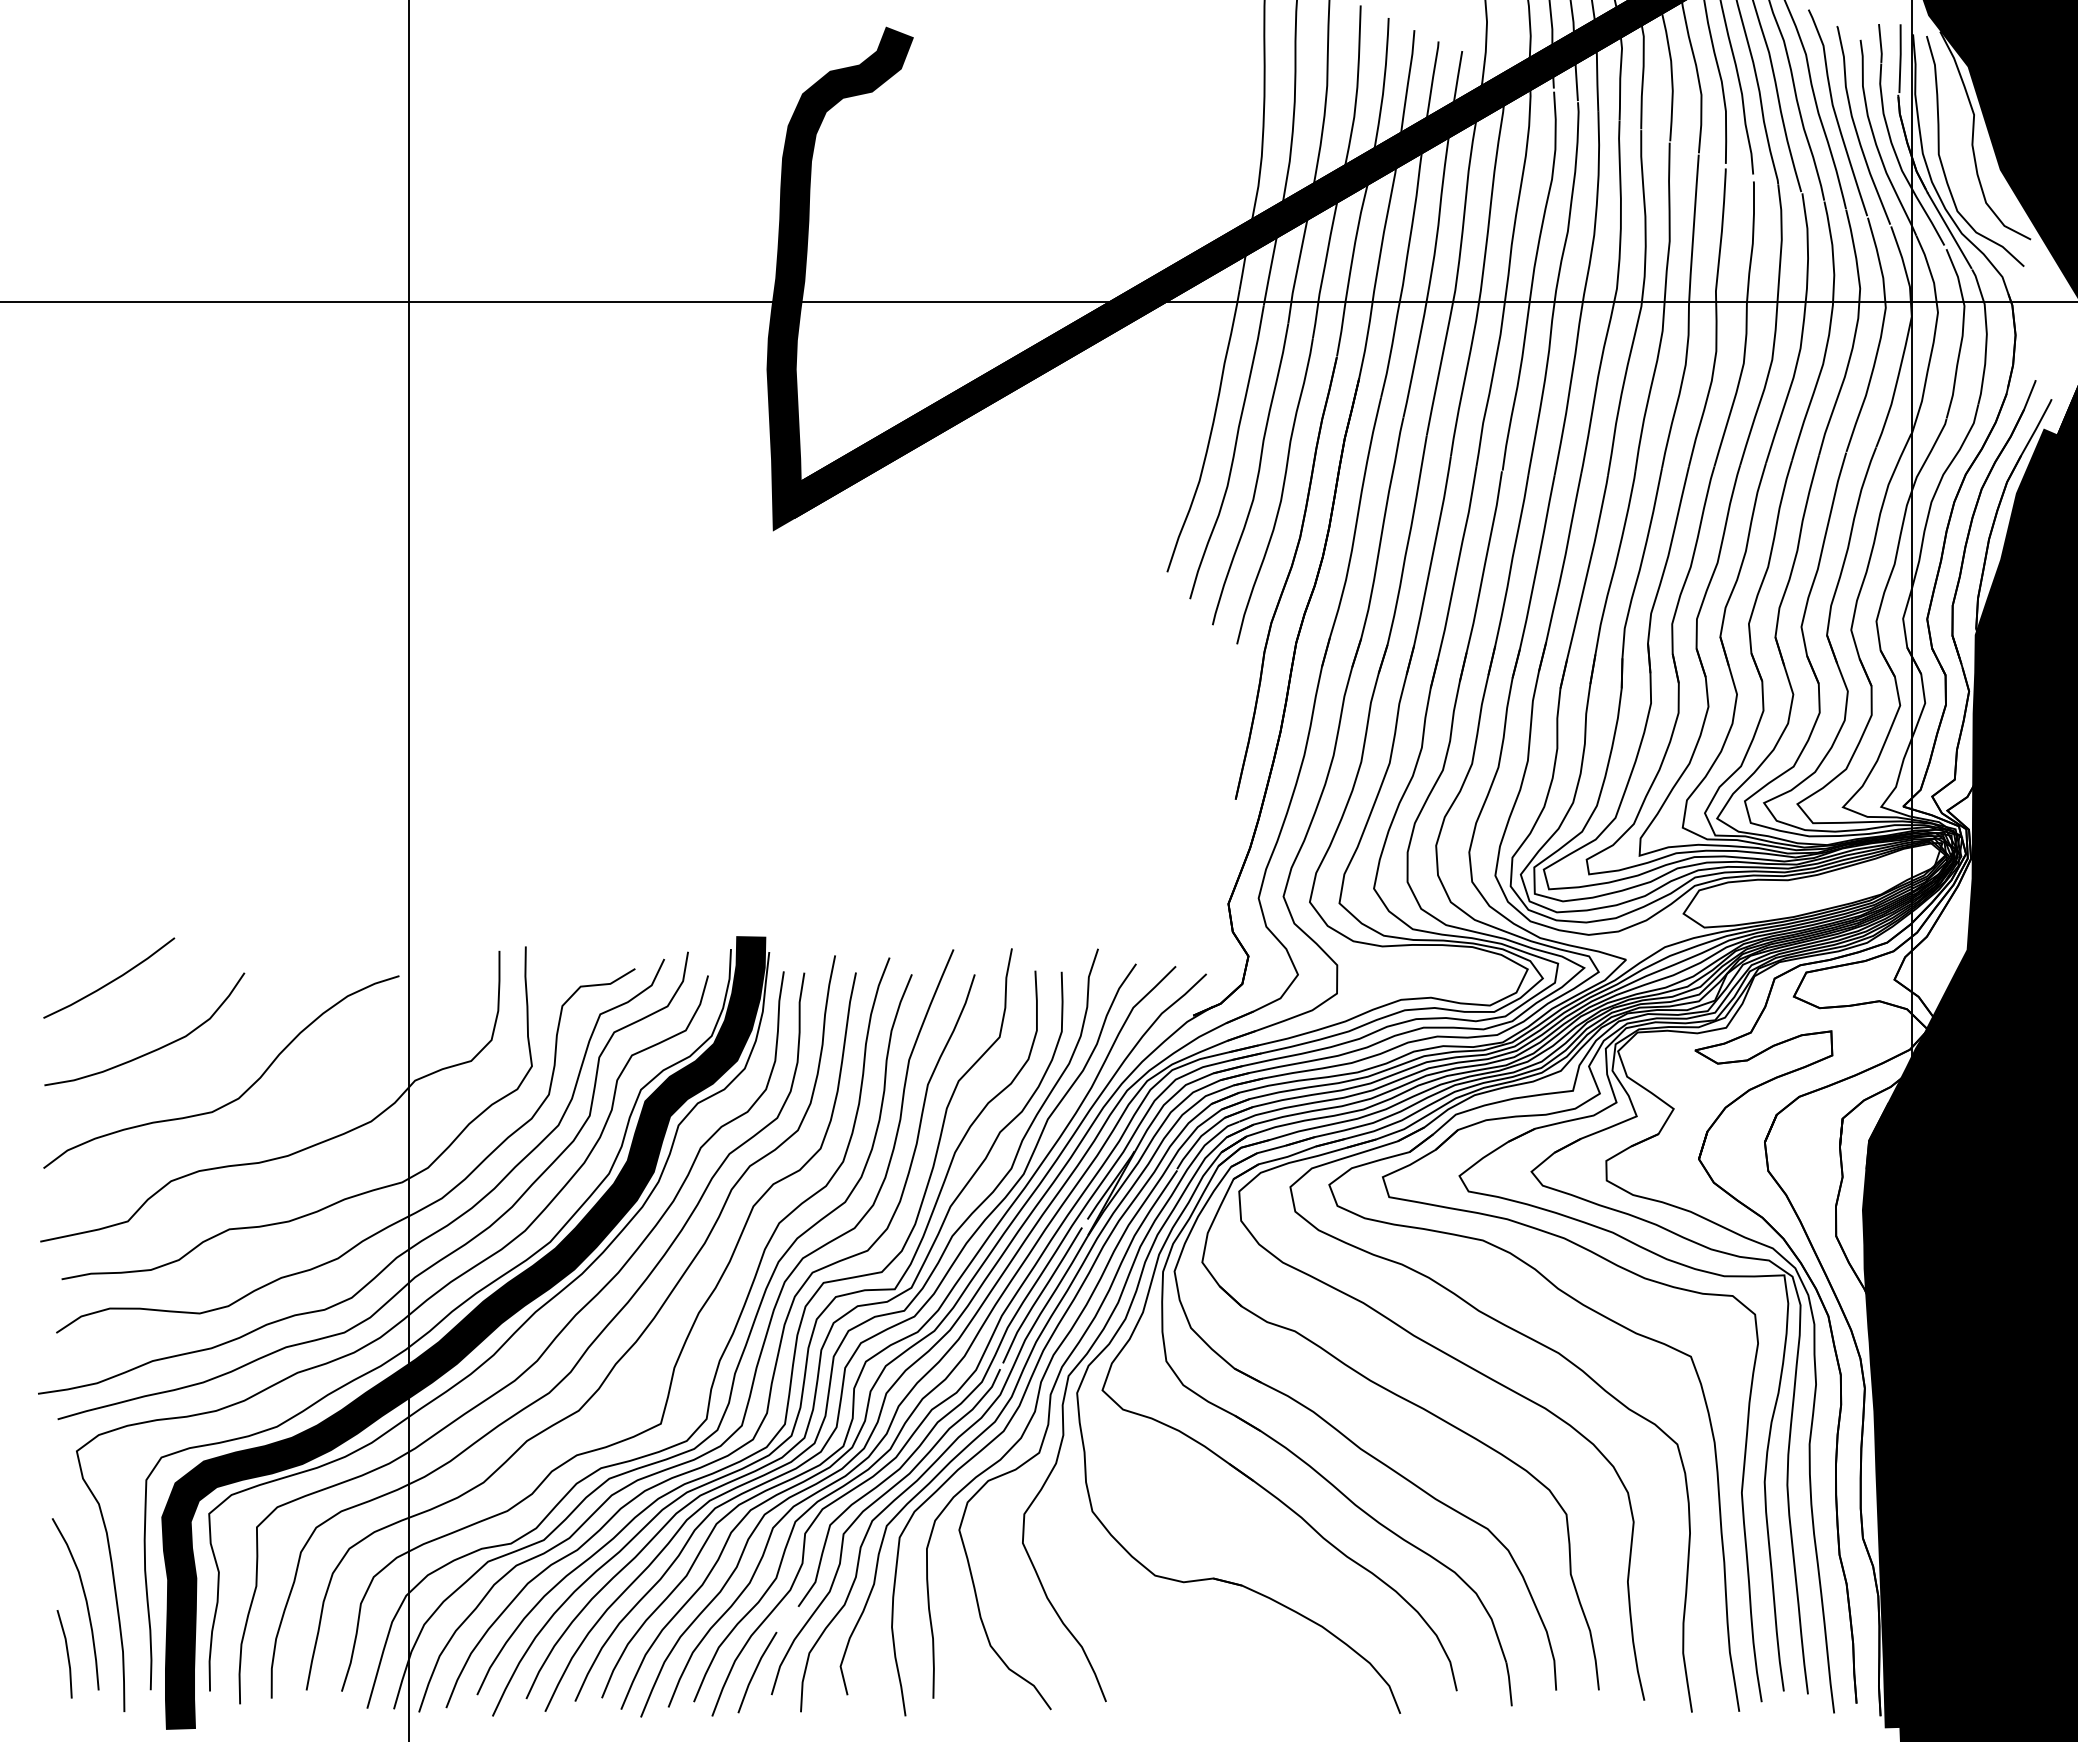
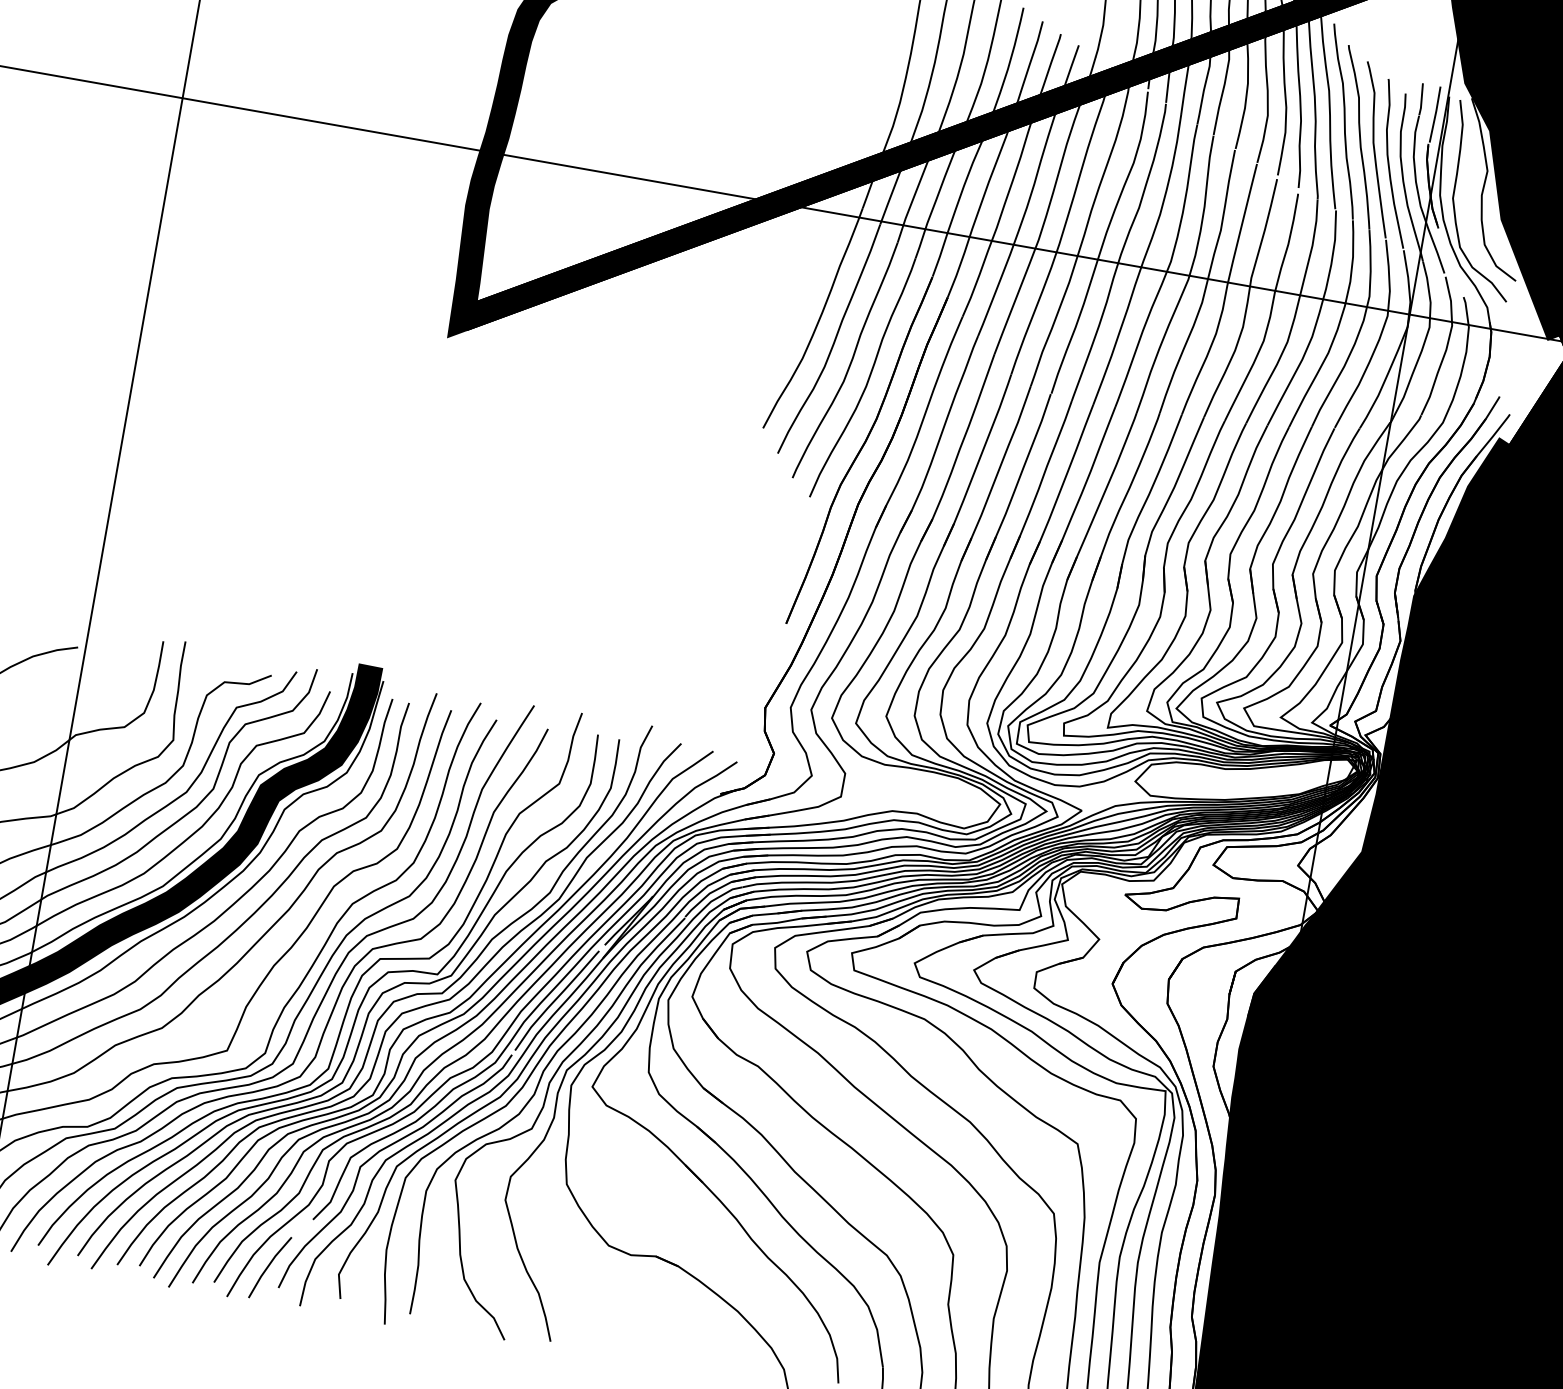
line: (1949, 230) -> (1450, 261), removed

